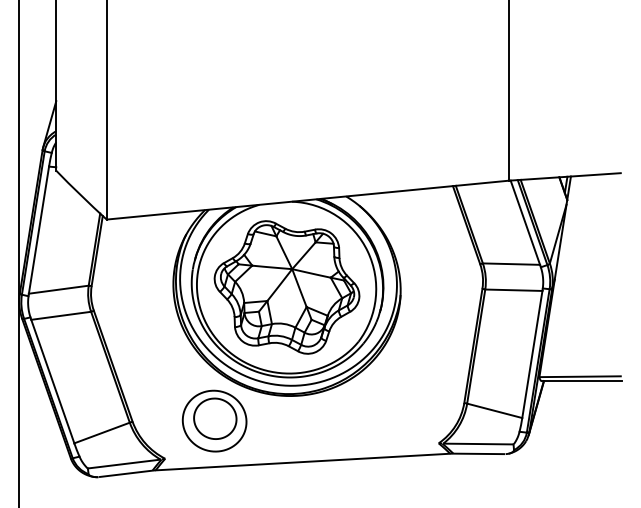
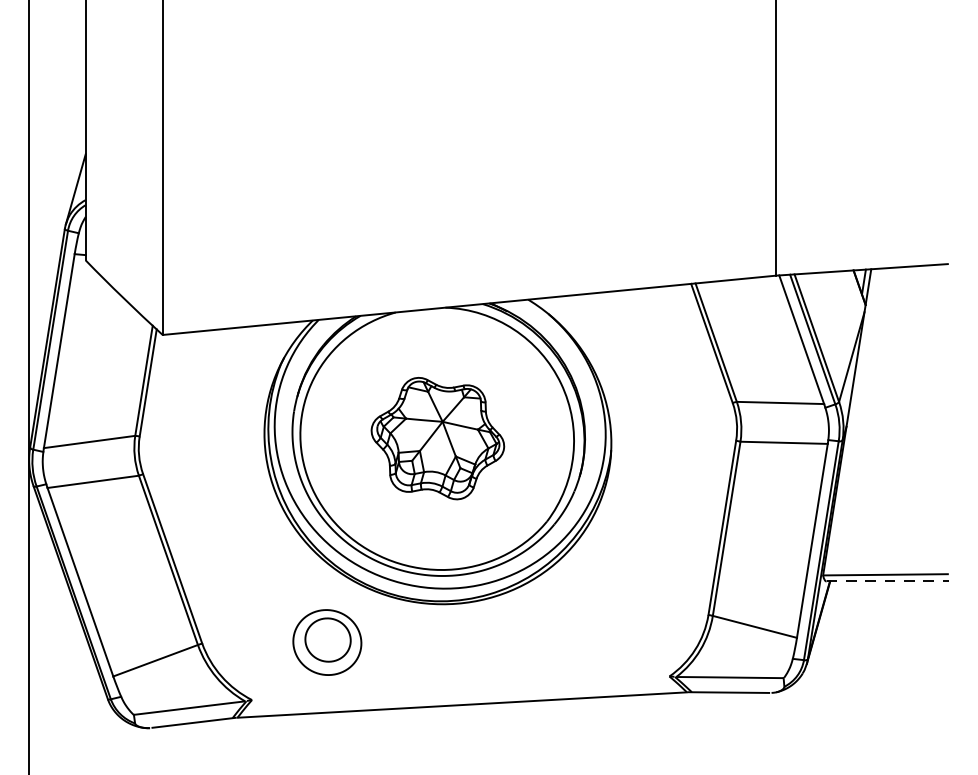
part: (286, 287) -> (437, 438), size x0.6
line: (582, 381) -> (888, 582), solid -> dashed
part: (214, 420) -> (327, 641), size x0.7

